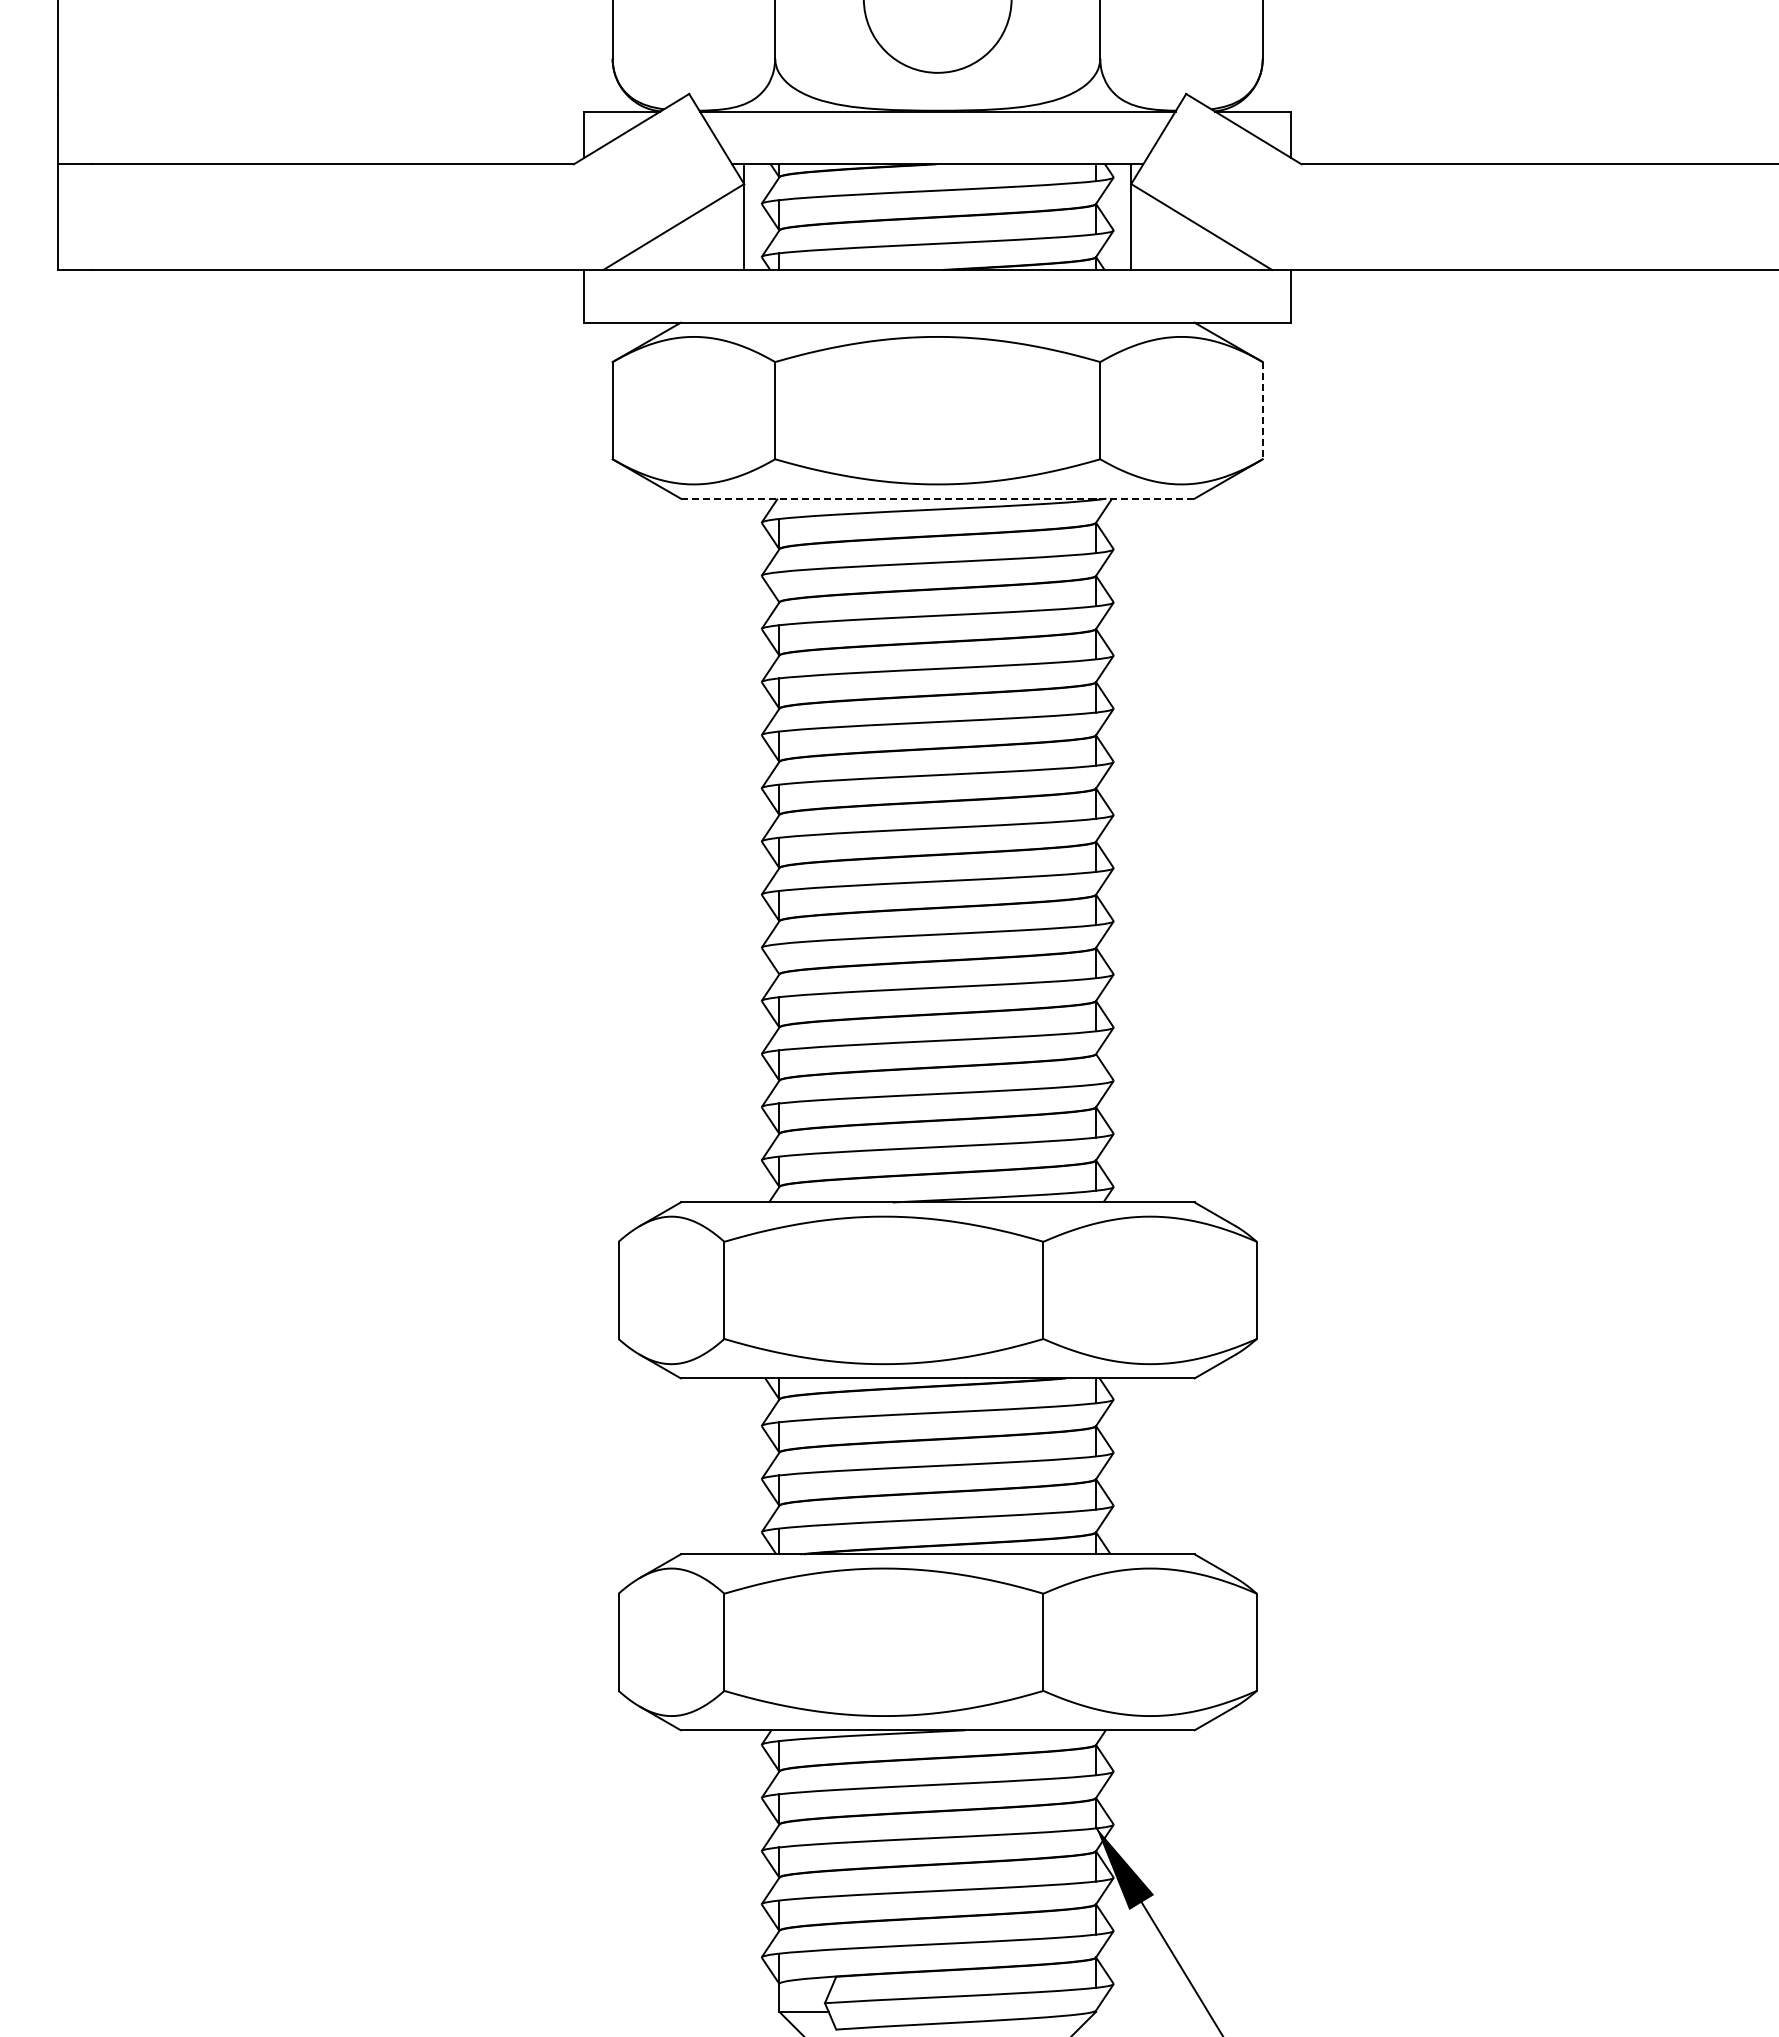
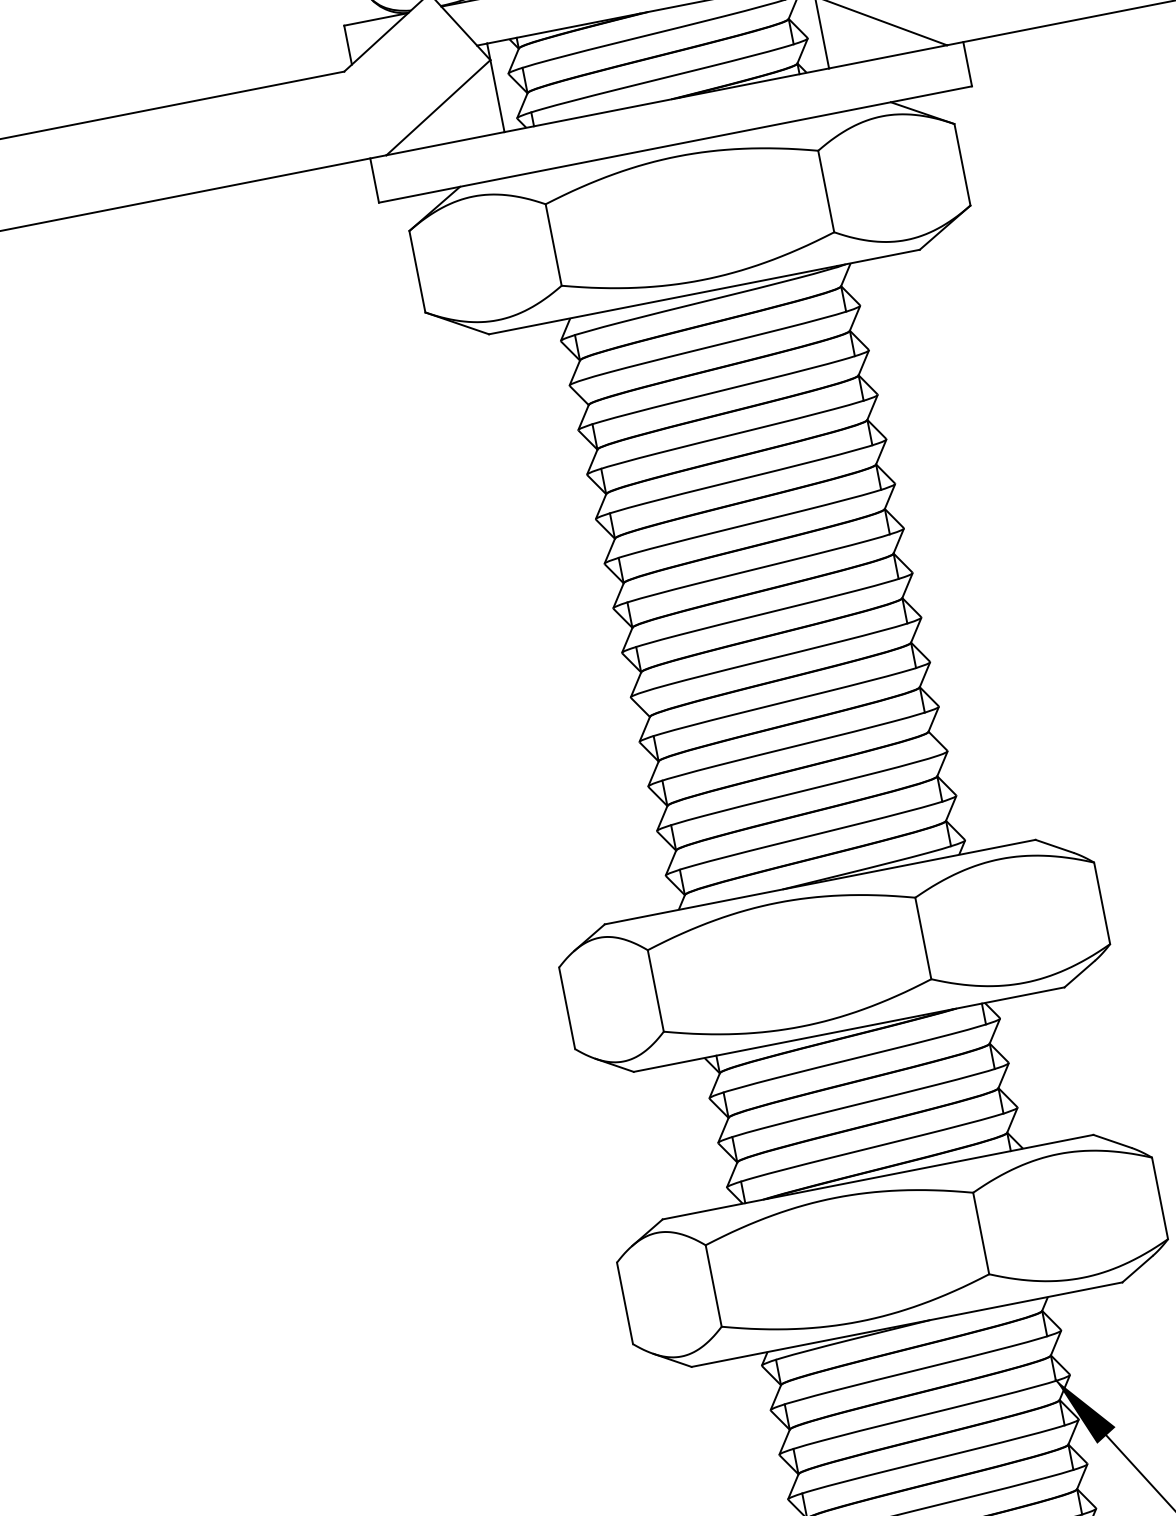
line: (1262, 410) -> (962, 164), dashed -> solid
line: (937, 498) -> (704, 291), dashed -> solid

